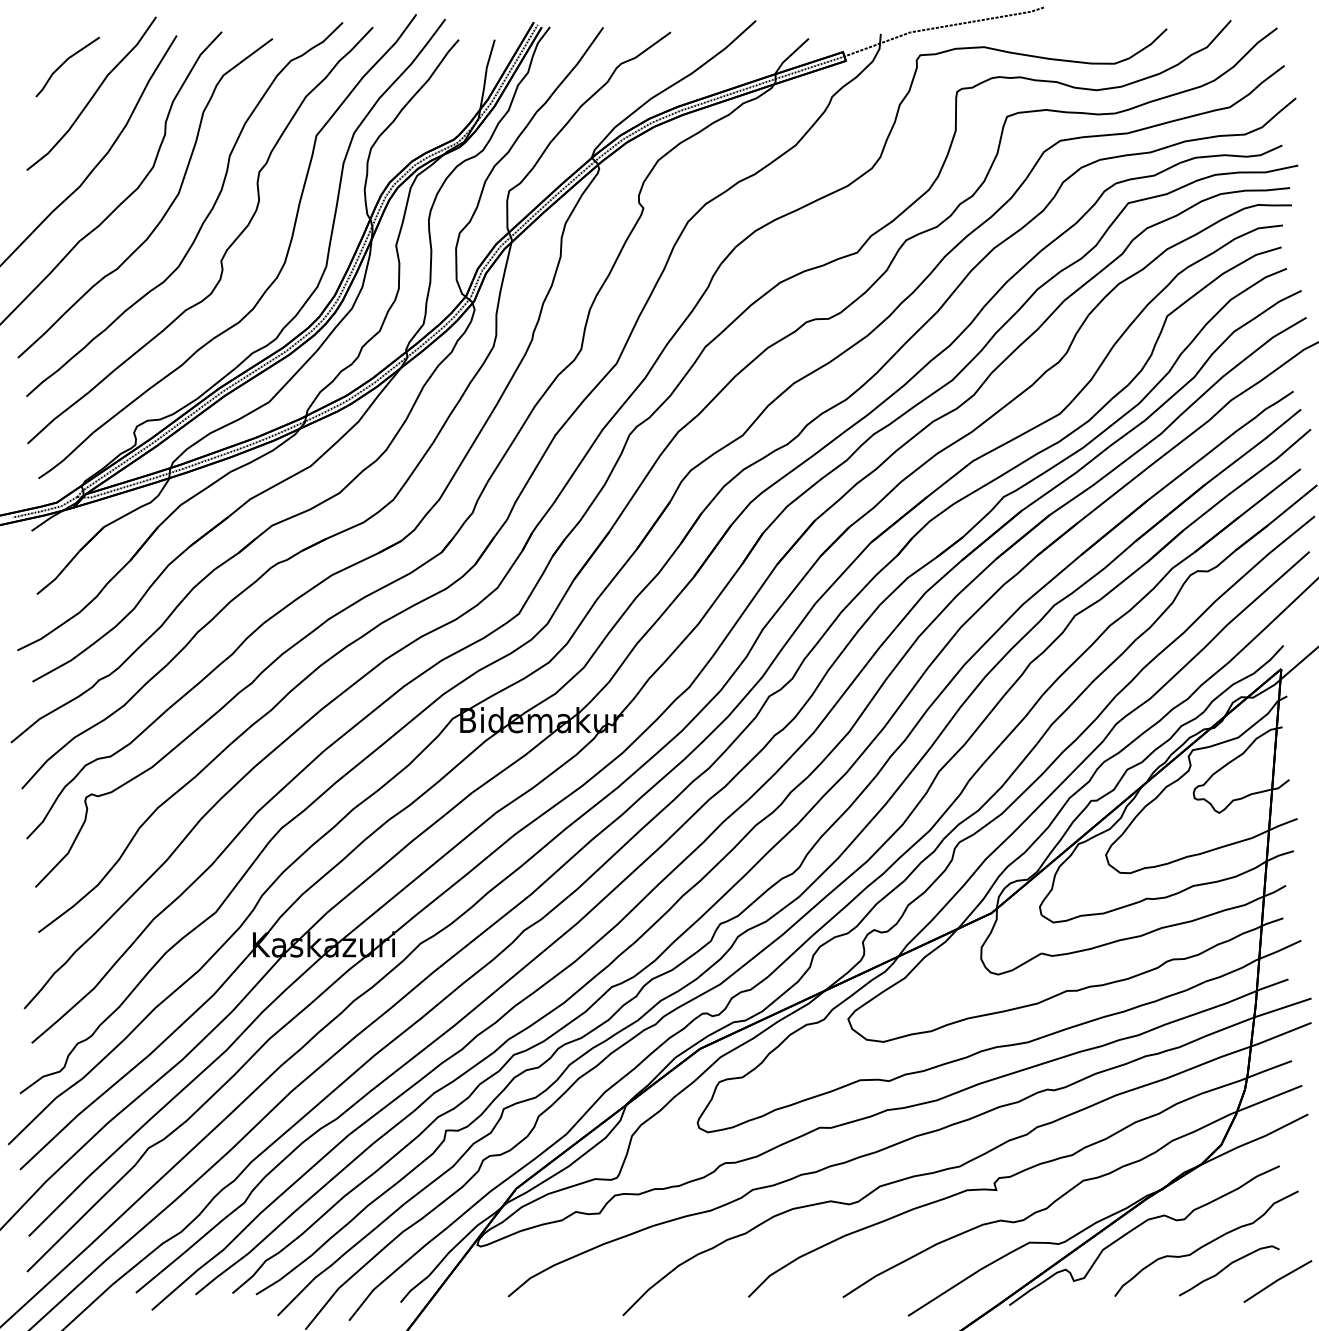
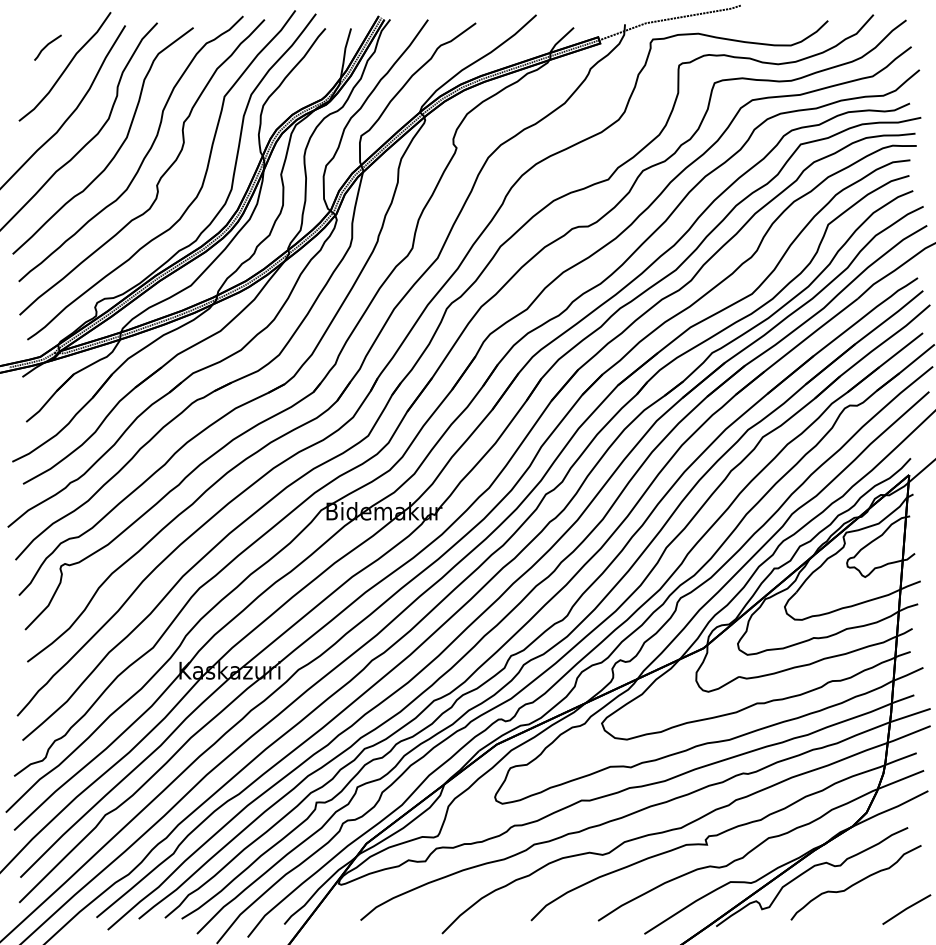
part: (67, 66) -> (47, 47), size x0.6
curve: (1227, 1267) -> (871, 899), removed

